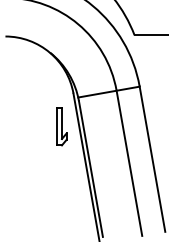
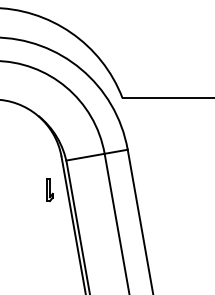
part: (61, 126) -> (49, 189), size x0.6

